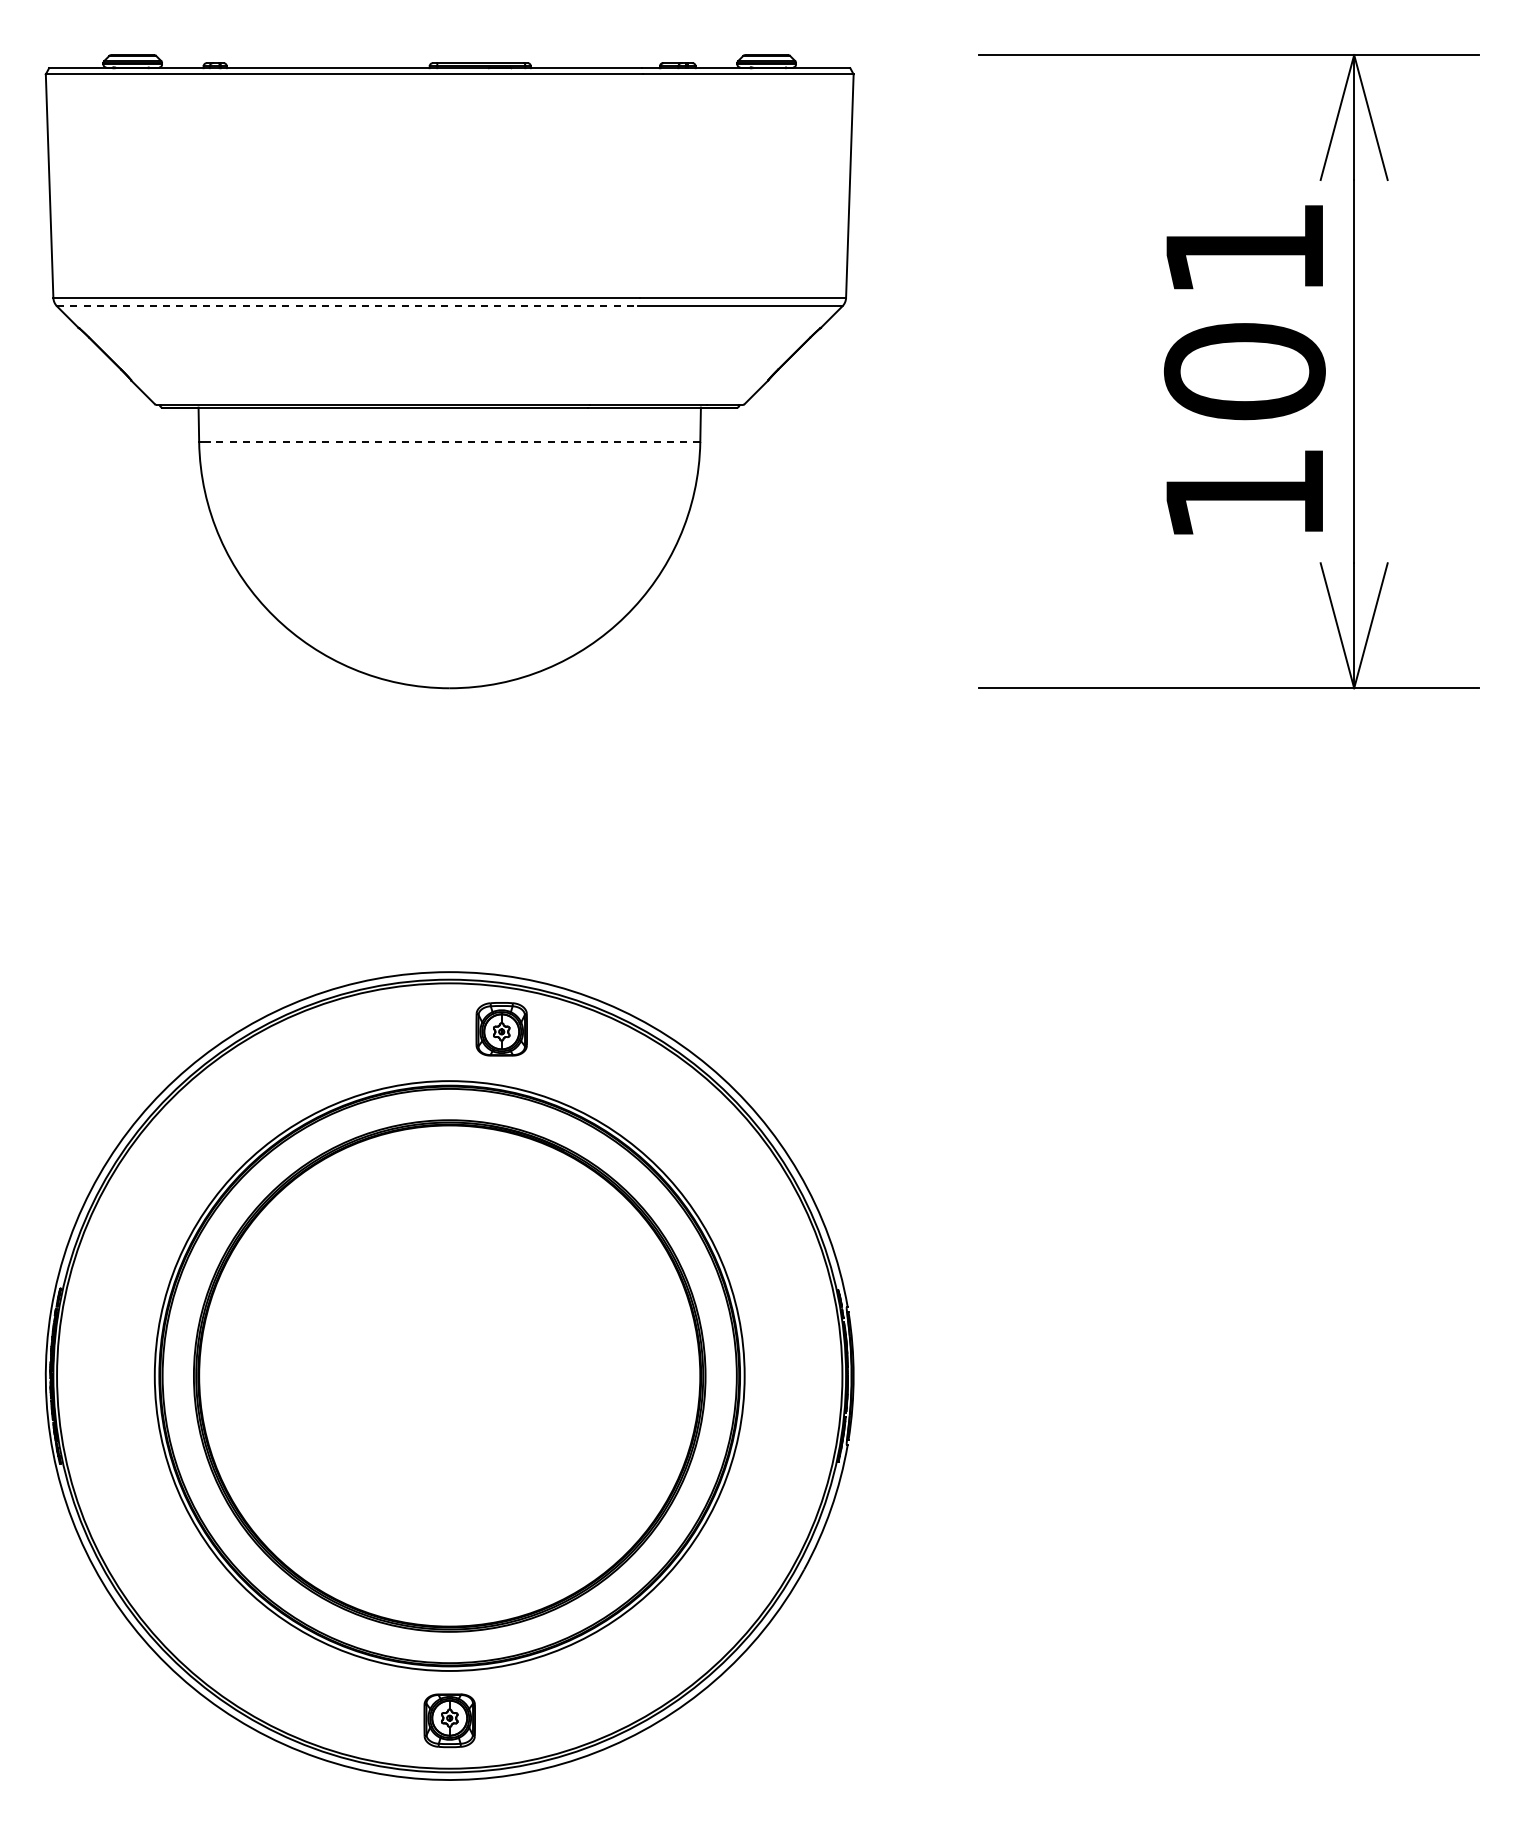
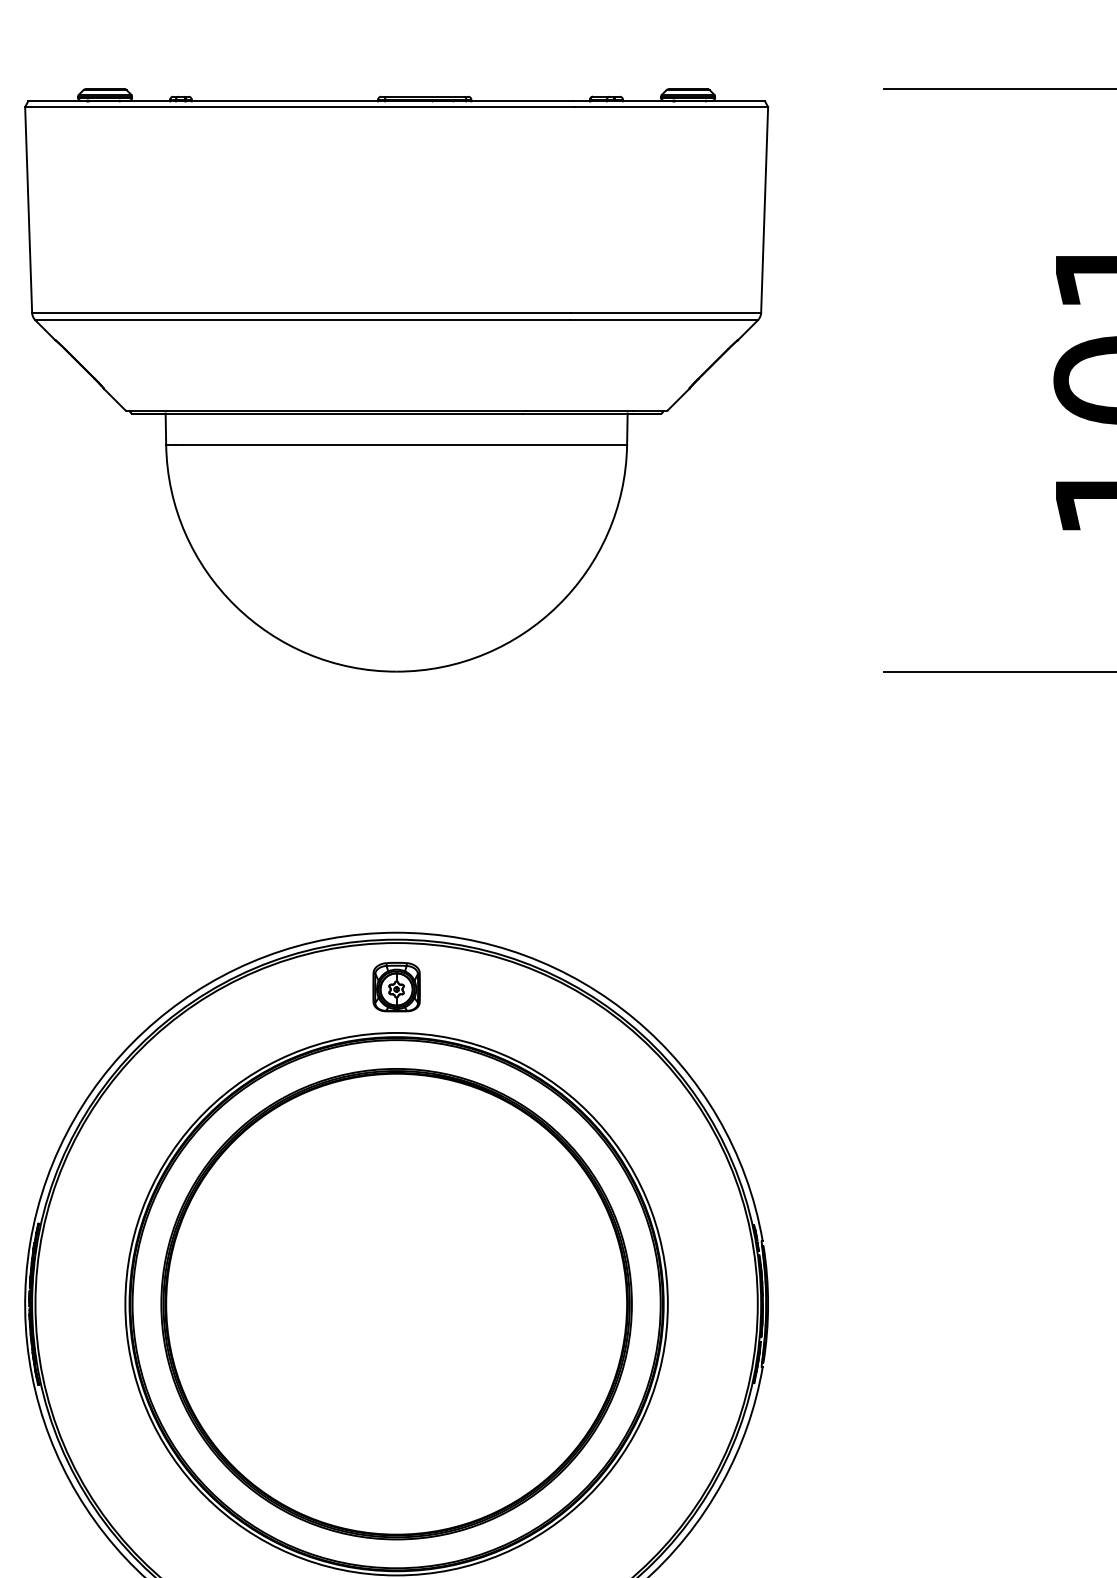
line: (348, 306) -> (303, 320), dashed -> solid
line: (454, 442) -> (401, 445), dashed -> solid
part: (501, 1029) -> (396, 987), moved

